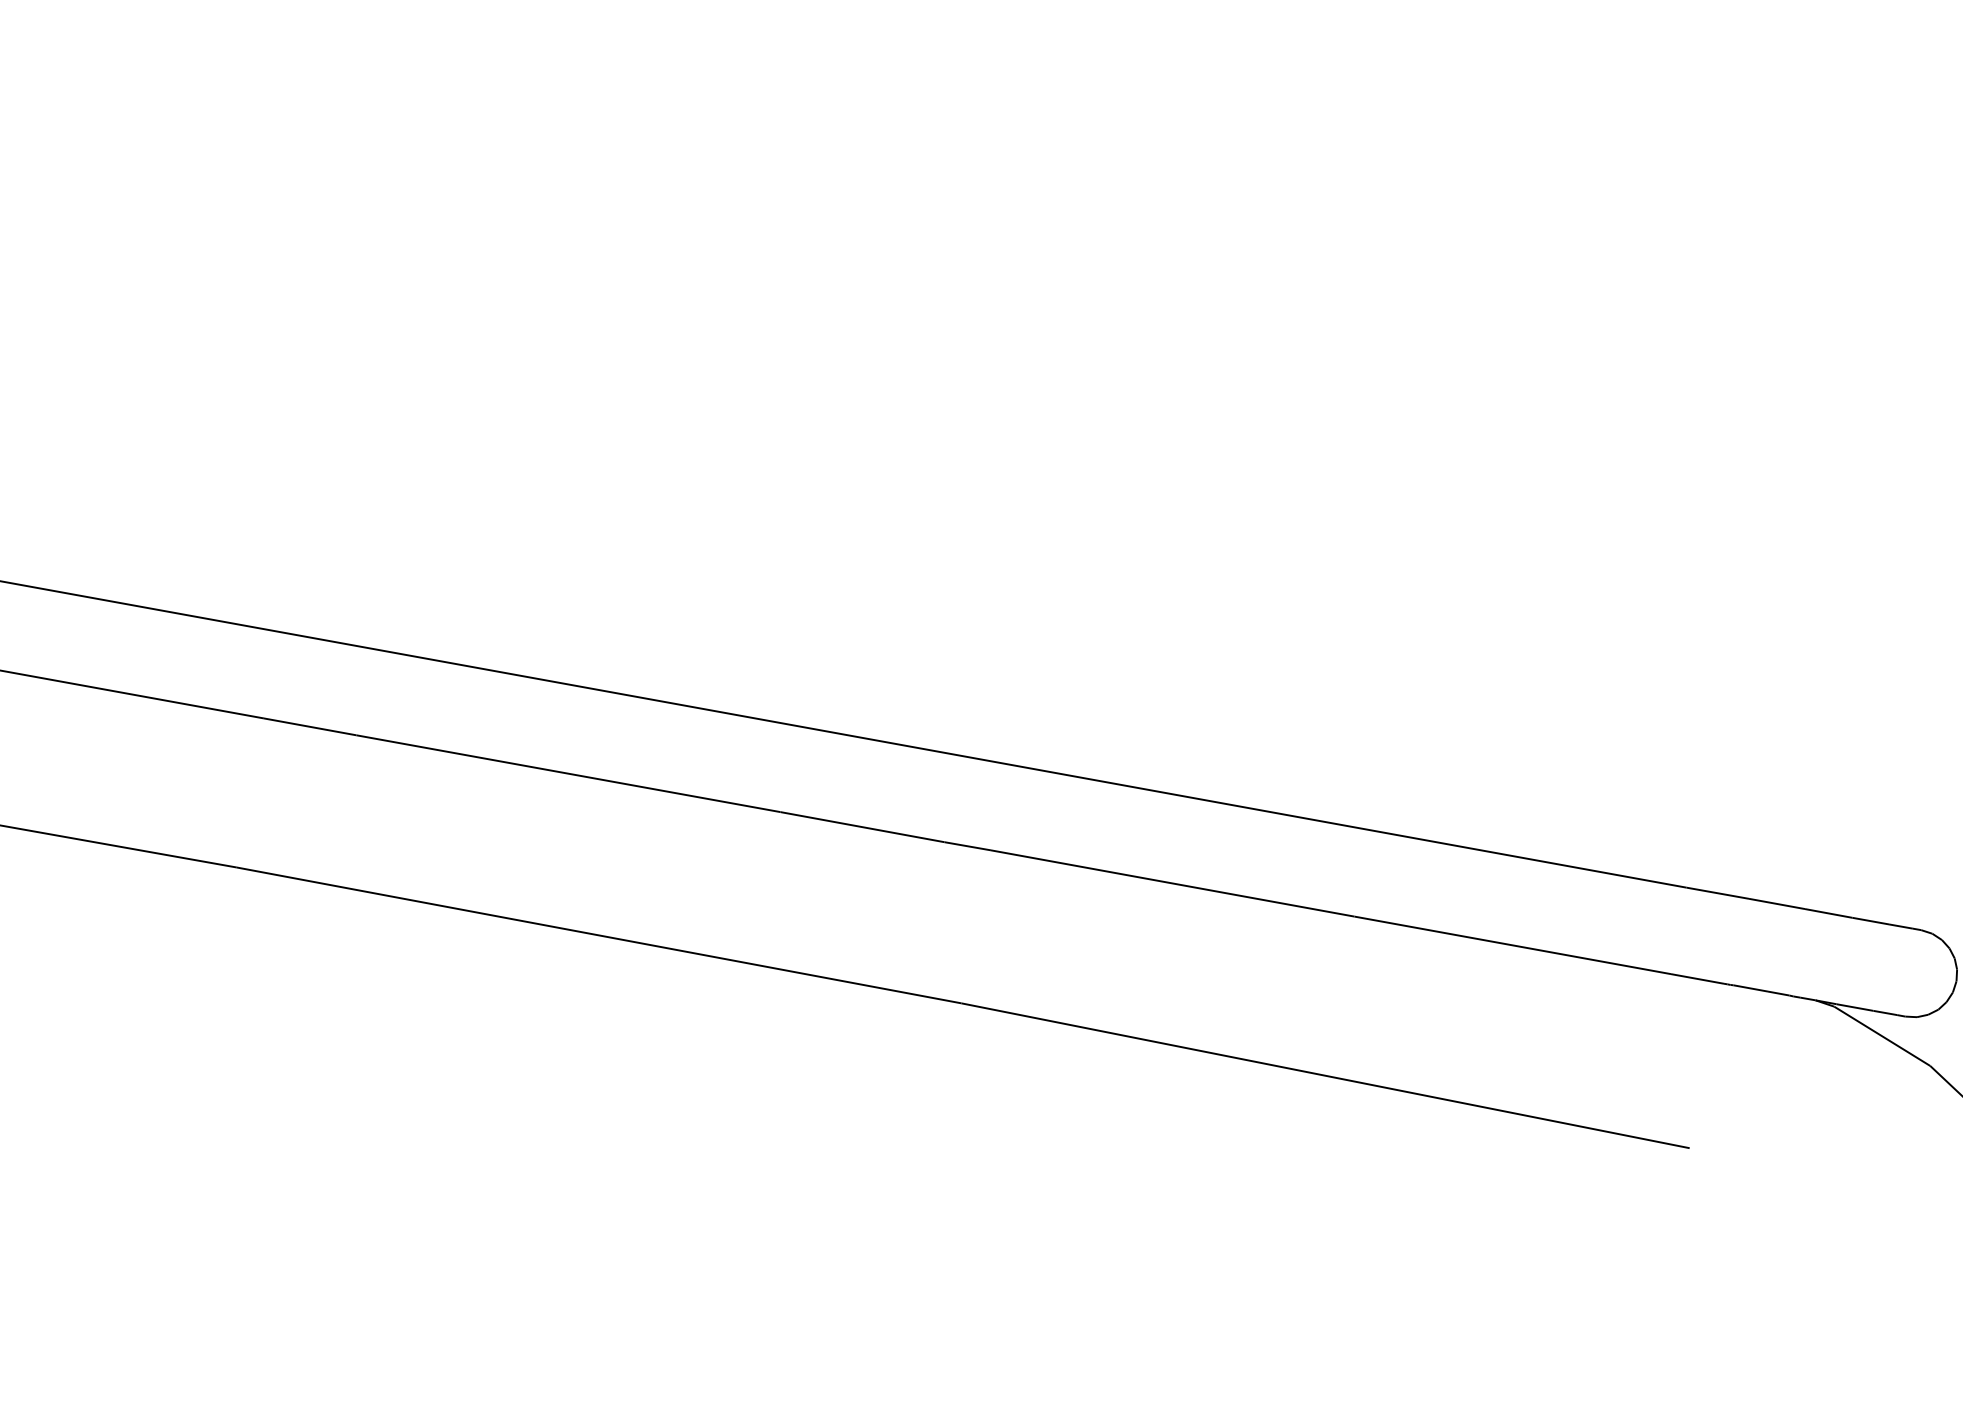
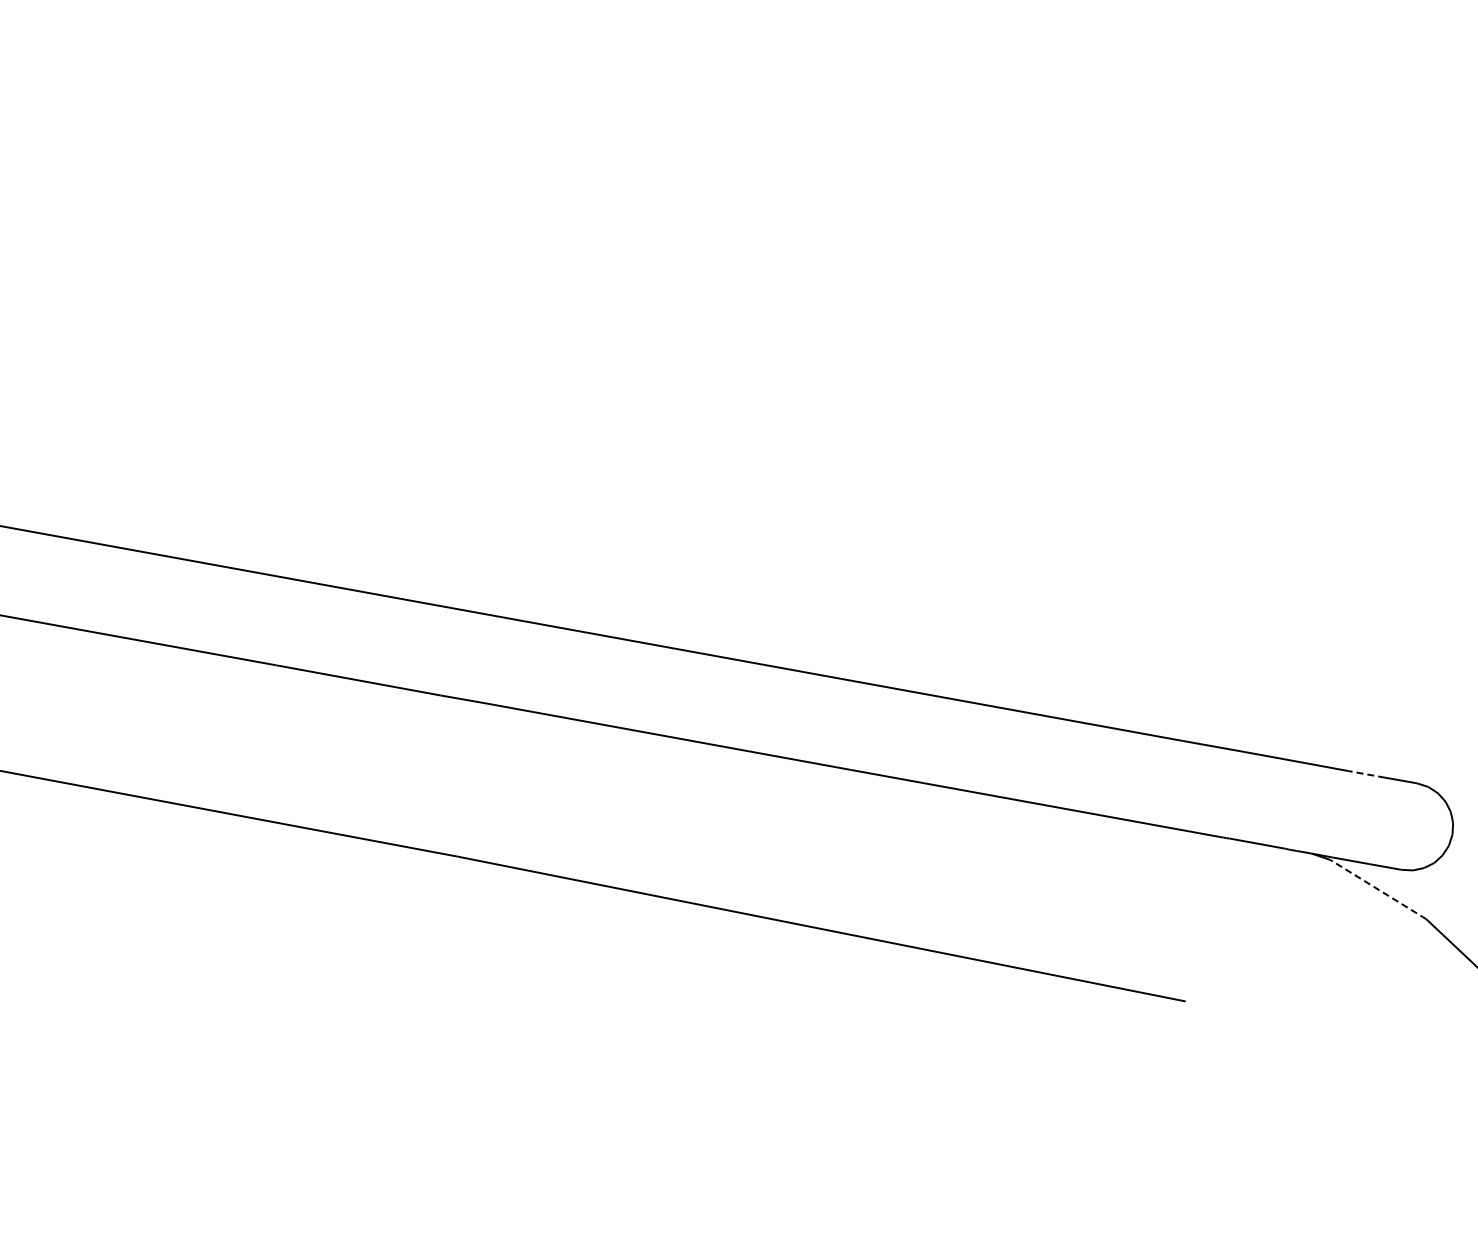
line: (1870, 921) -> (1366, 774), solid -> dashed
line: (1881, 1036) -> (1377, 889), solid -> dashed

